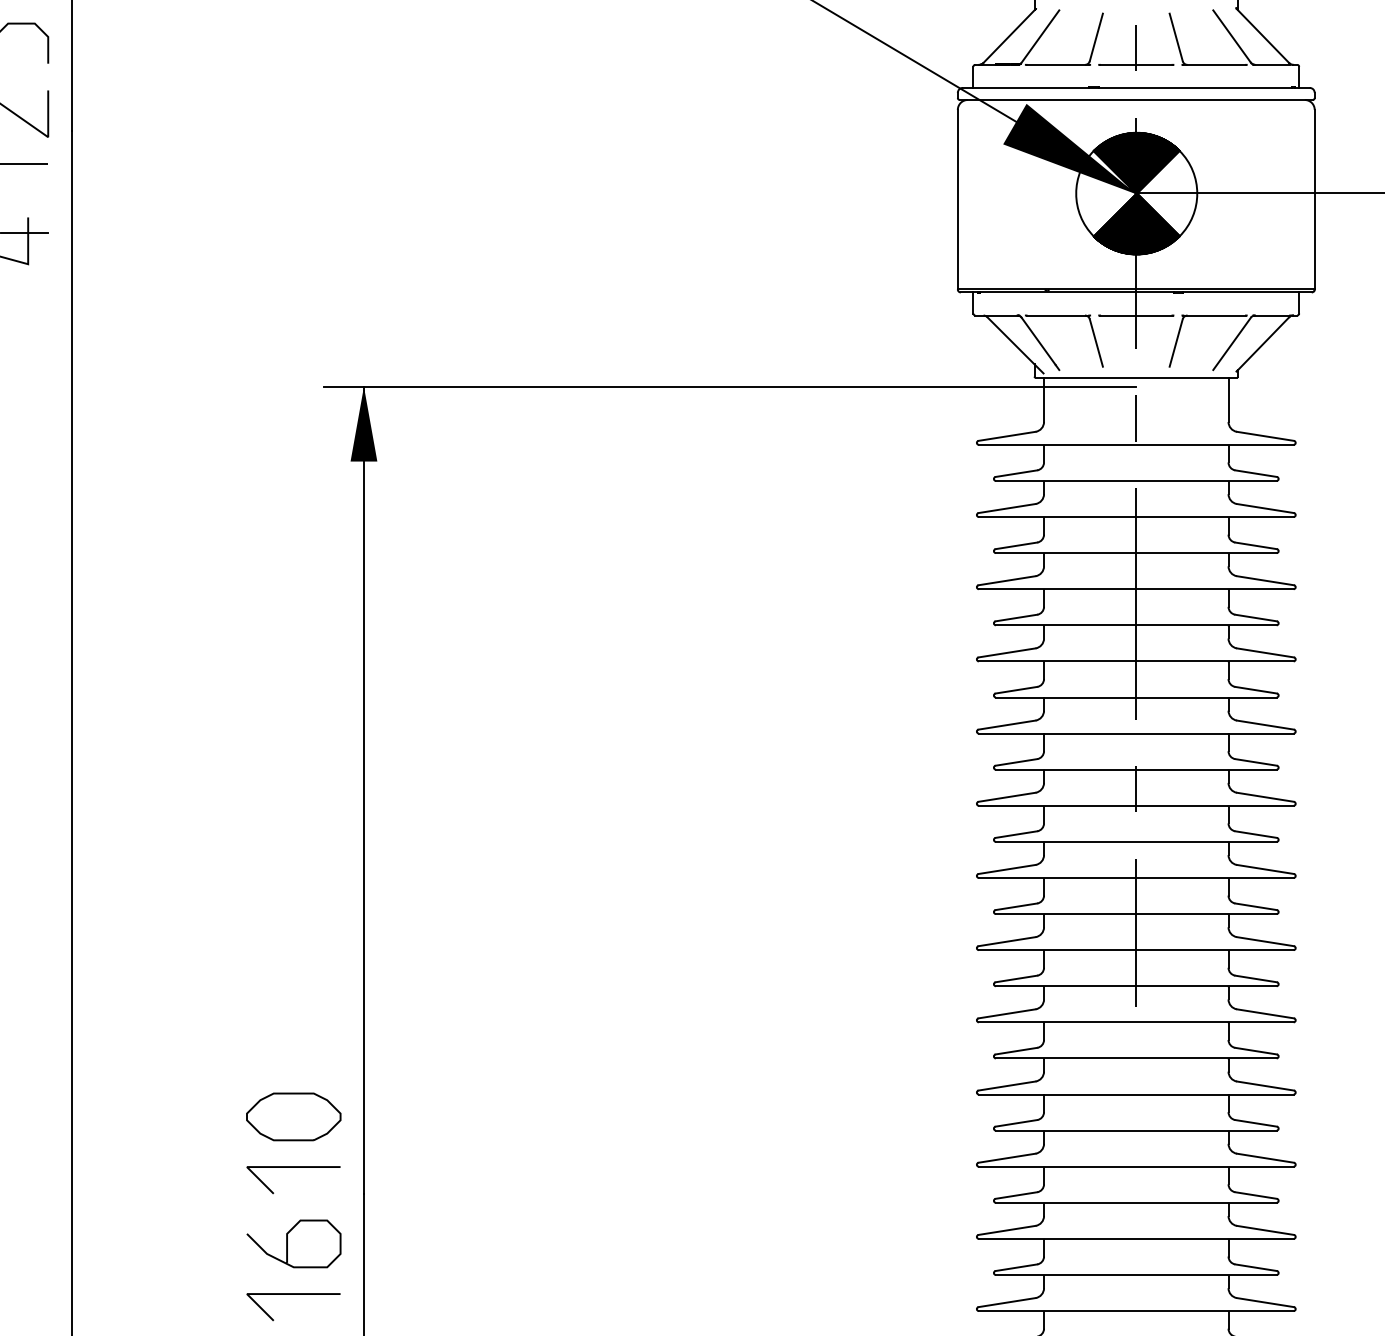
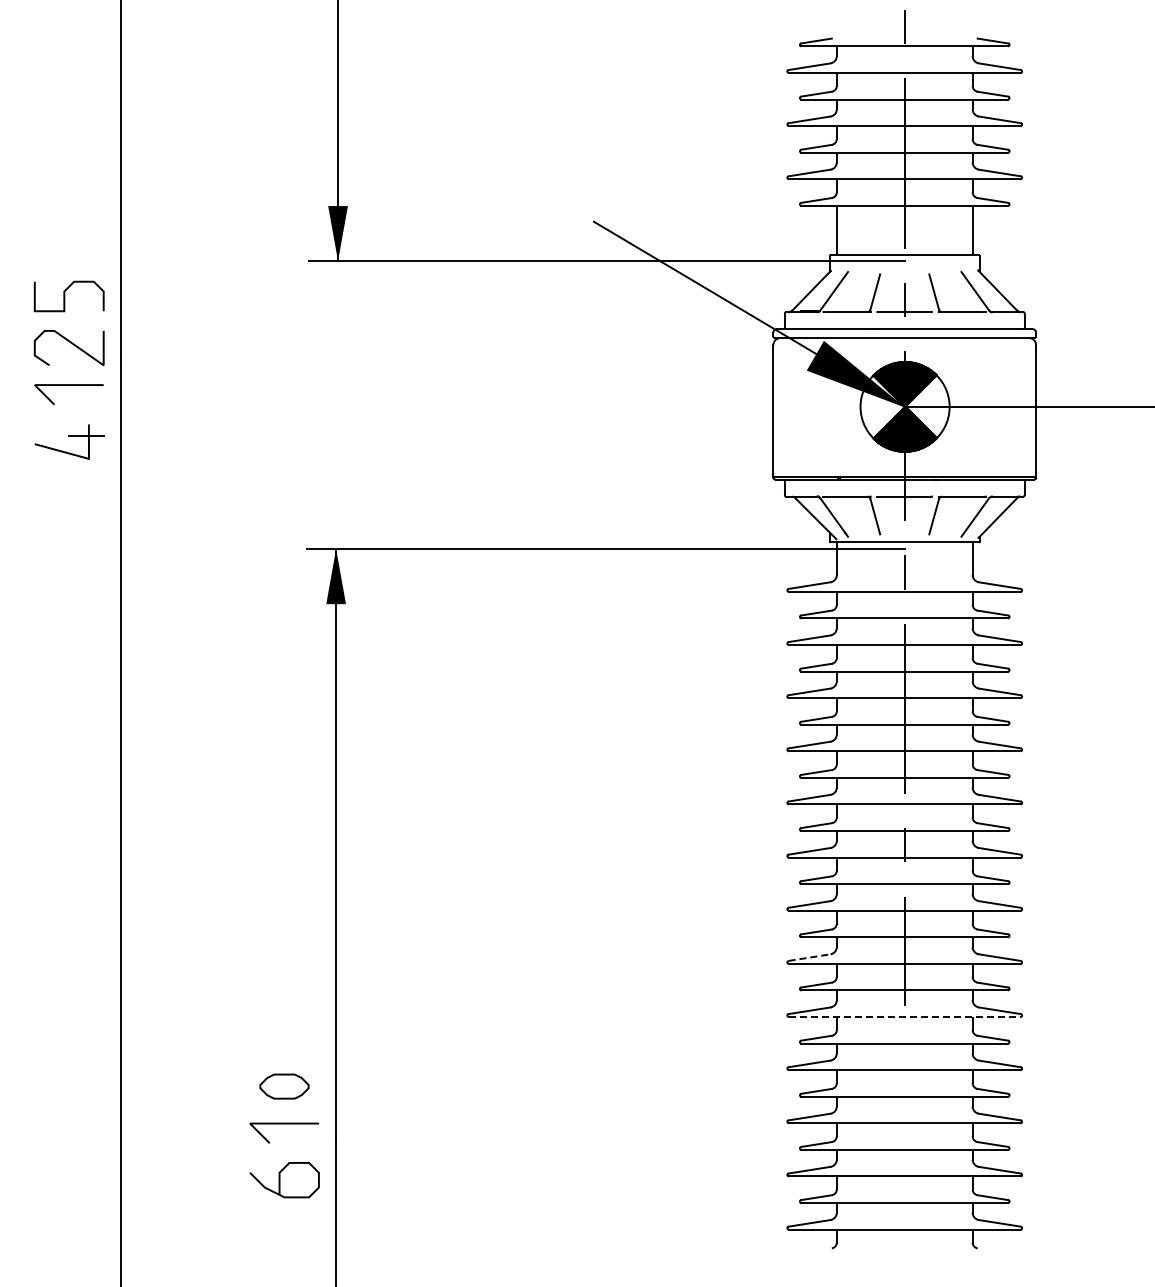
line: (1008, 941) -> (810, 957), solid -> dashed
line: (1135, 1022) -> (904, 1017), solid -> dashed
part: (293, 1116) -> (284, 1086), size x0.7
line: (292, 1294) -> (283, 1217), removed

